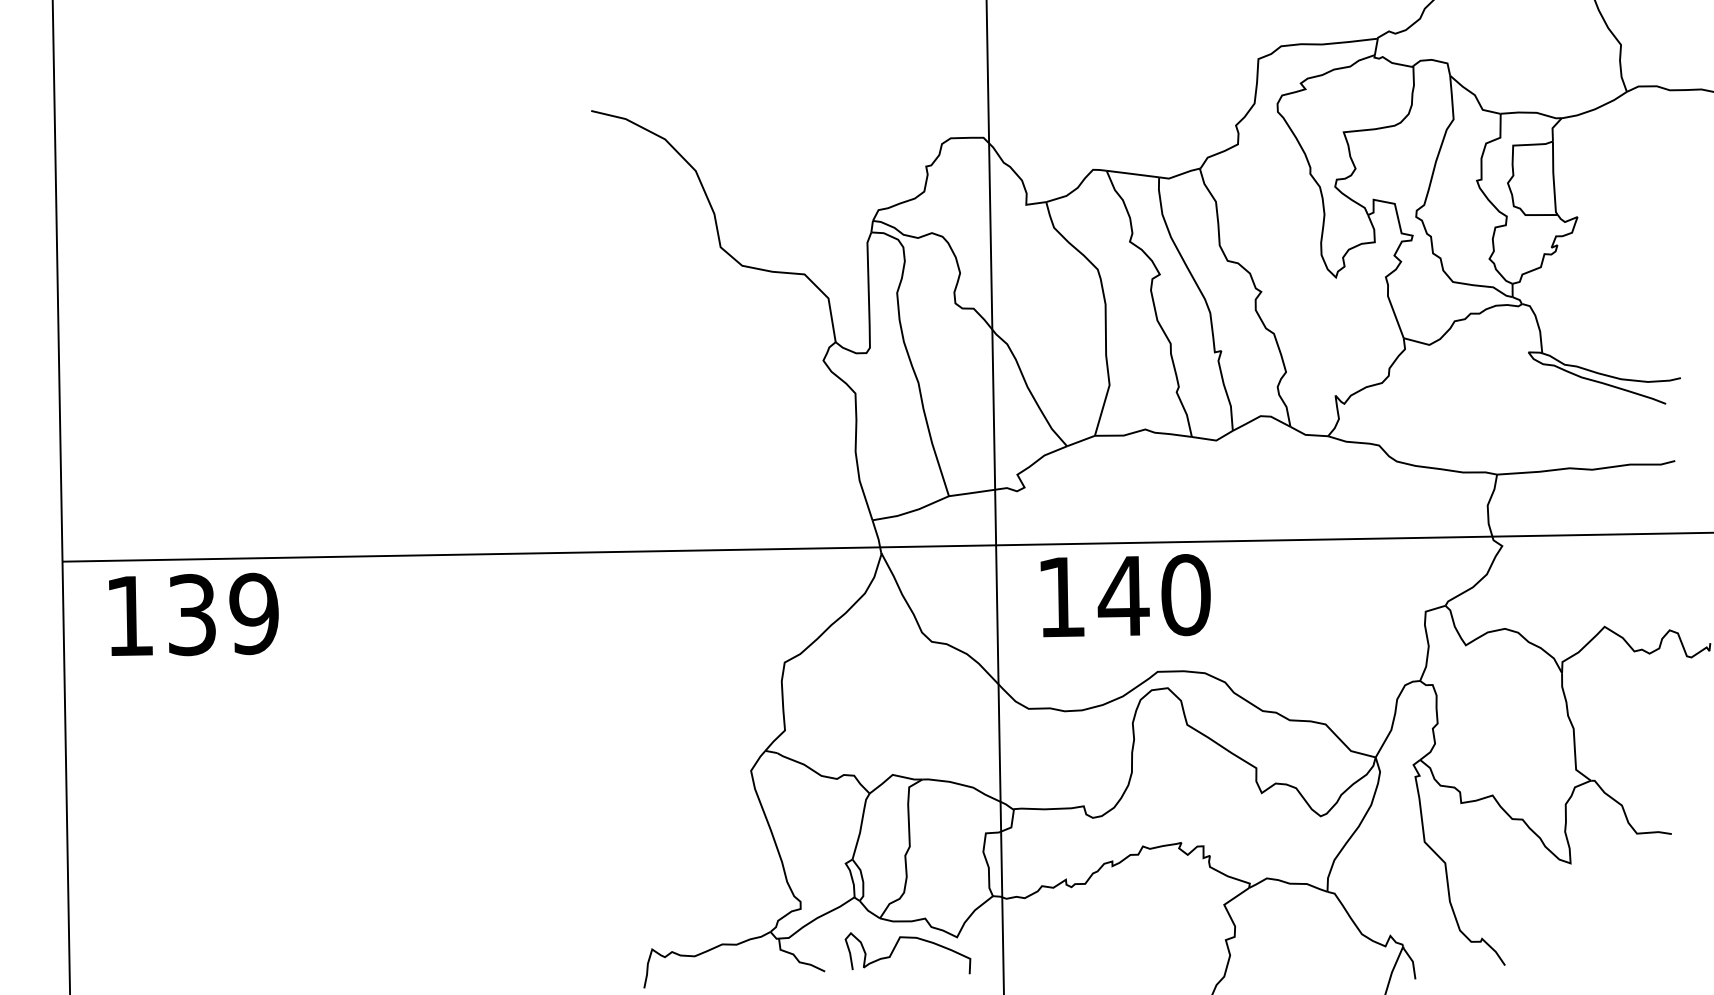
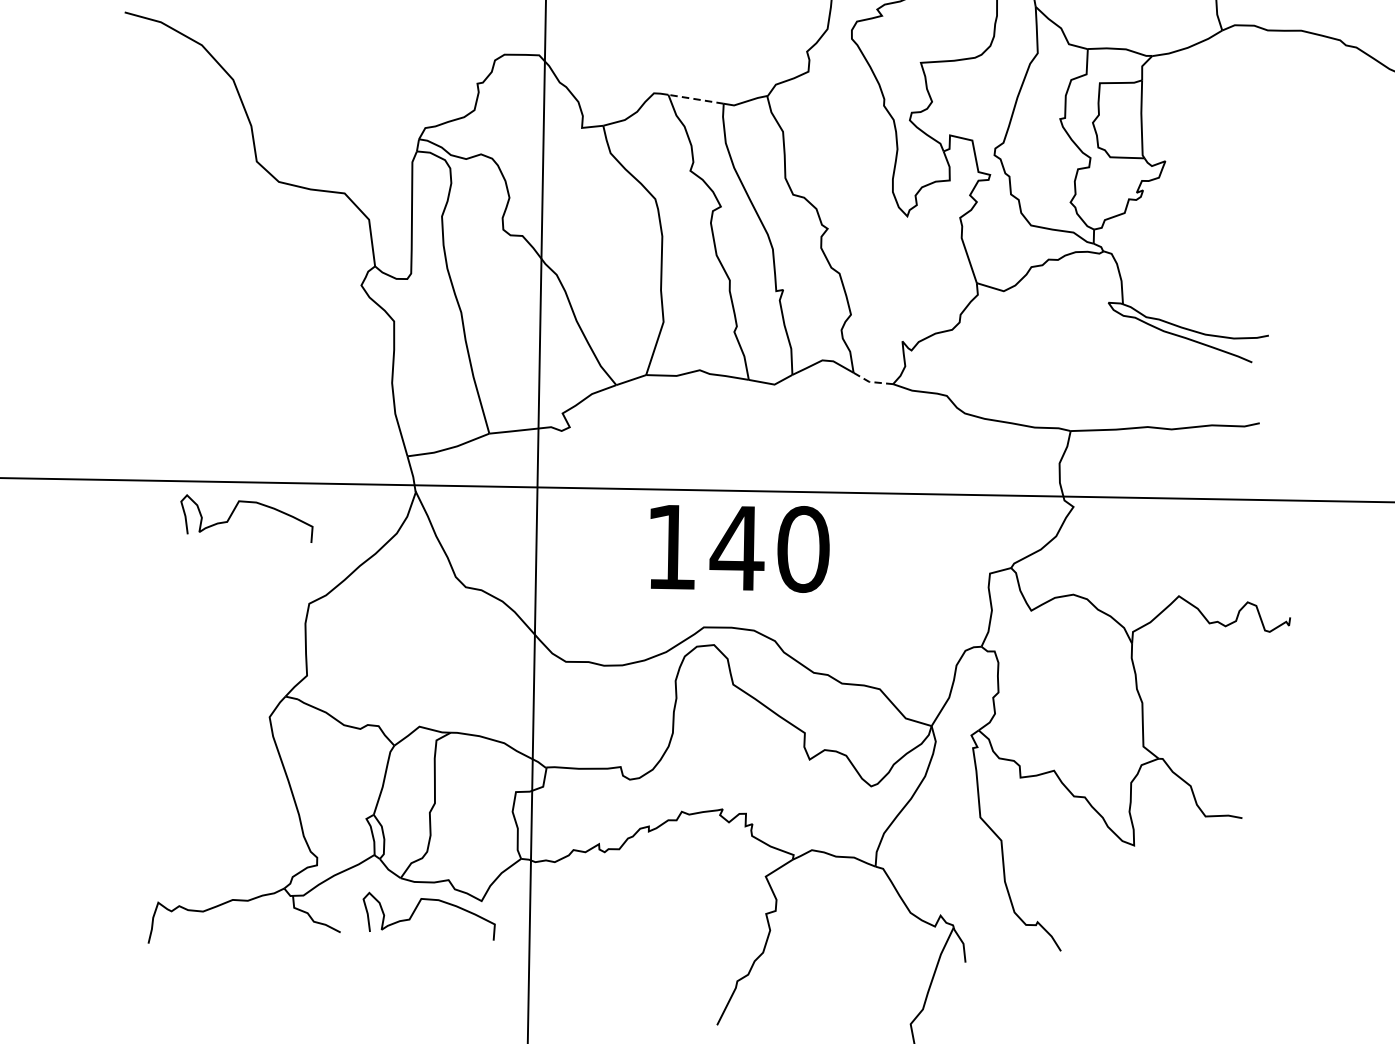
line: (1131, 173) -> (694, 98), solid -> dashed
line: (1307, 434) -> (871, 381), solid -> dashed
curve: (710, 579) -> (233, 513), added
text: (1125, 595) -> (739, 547), moved

